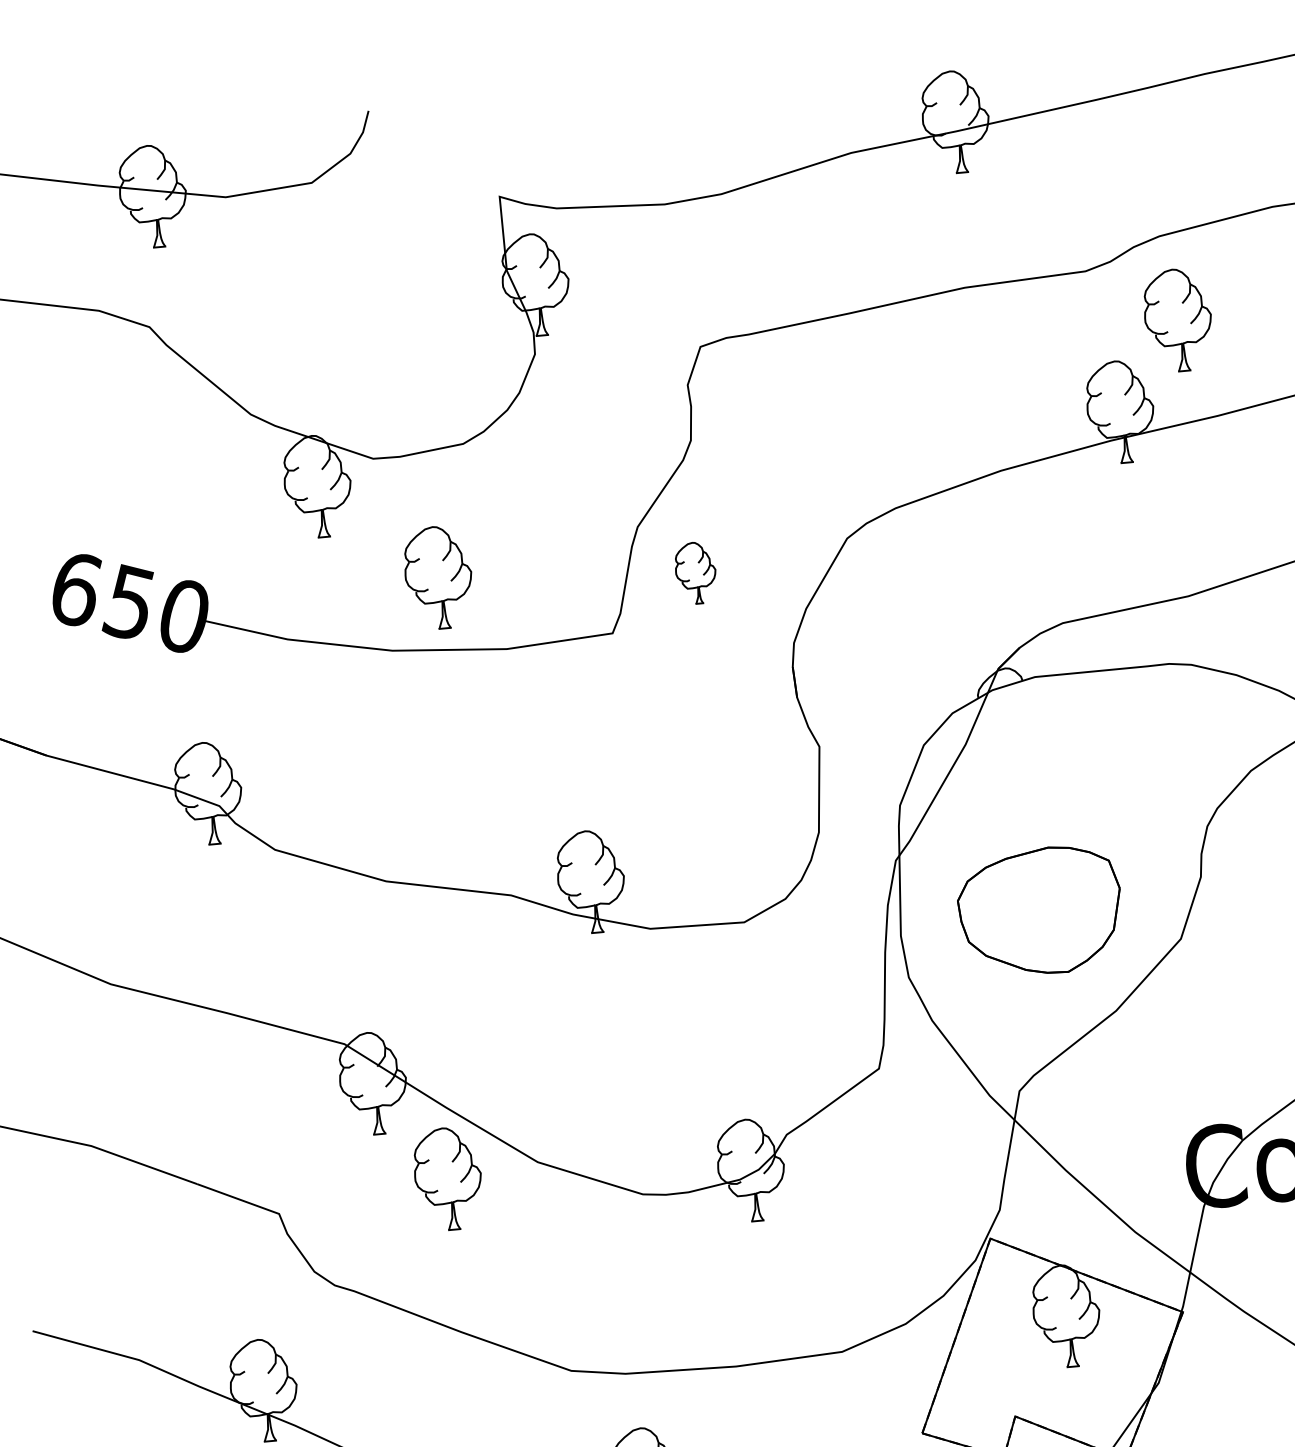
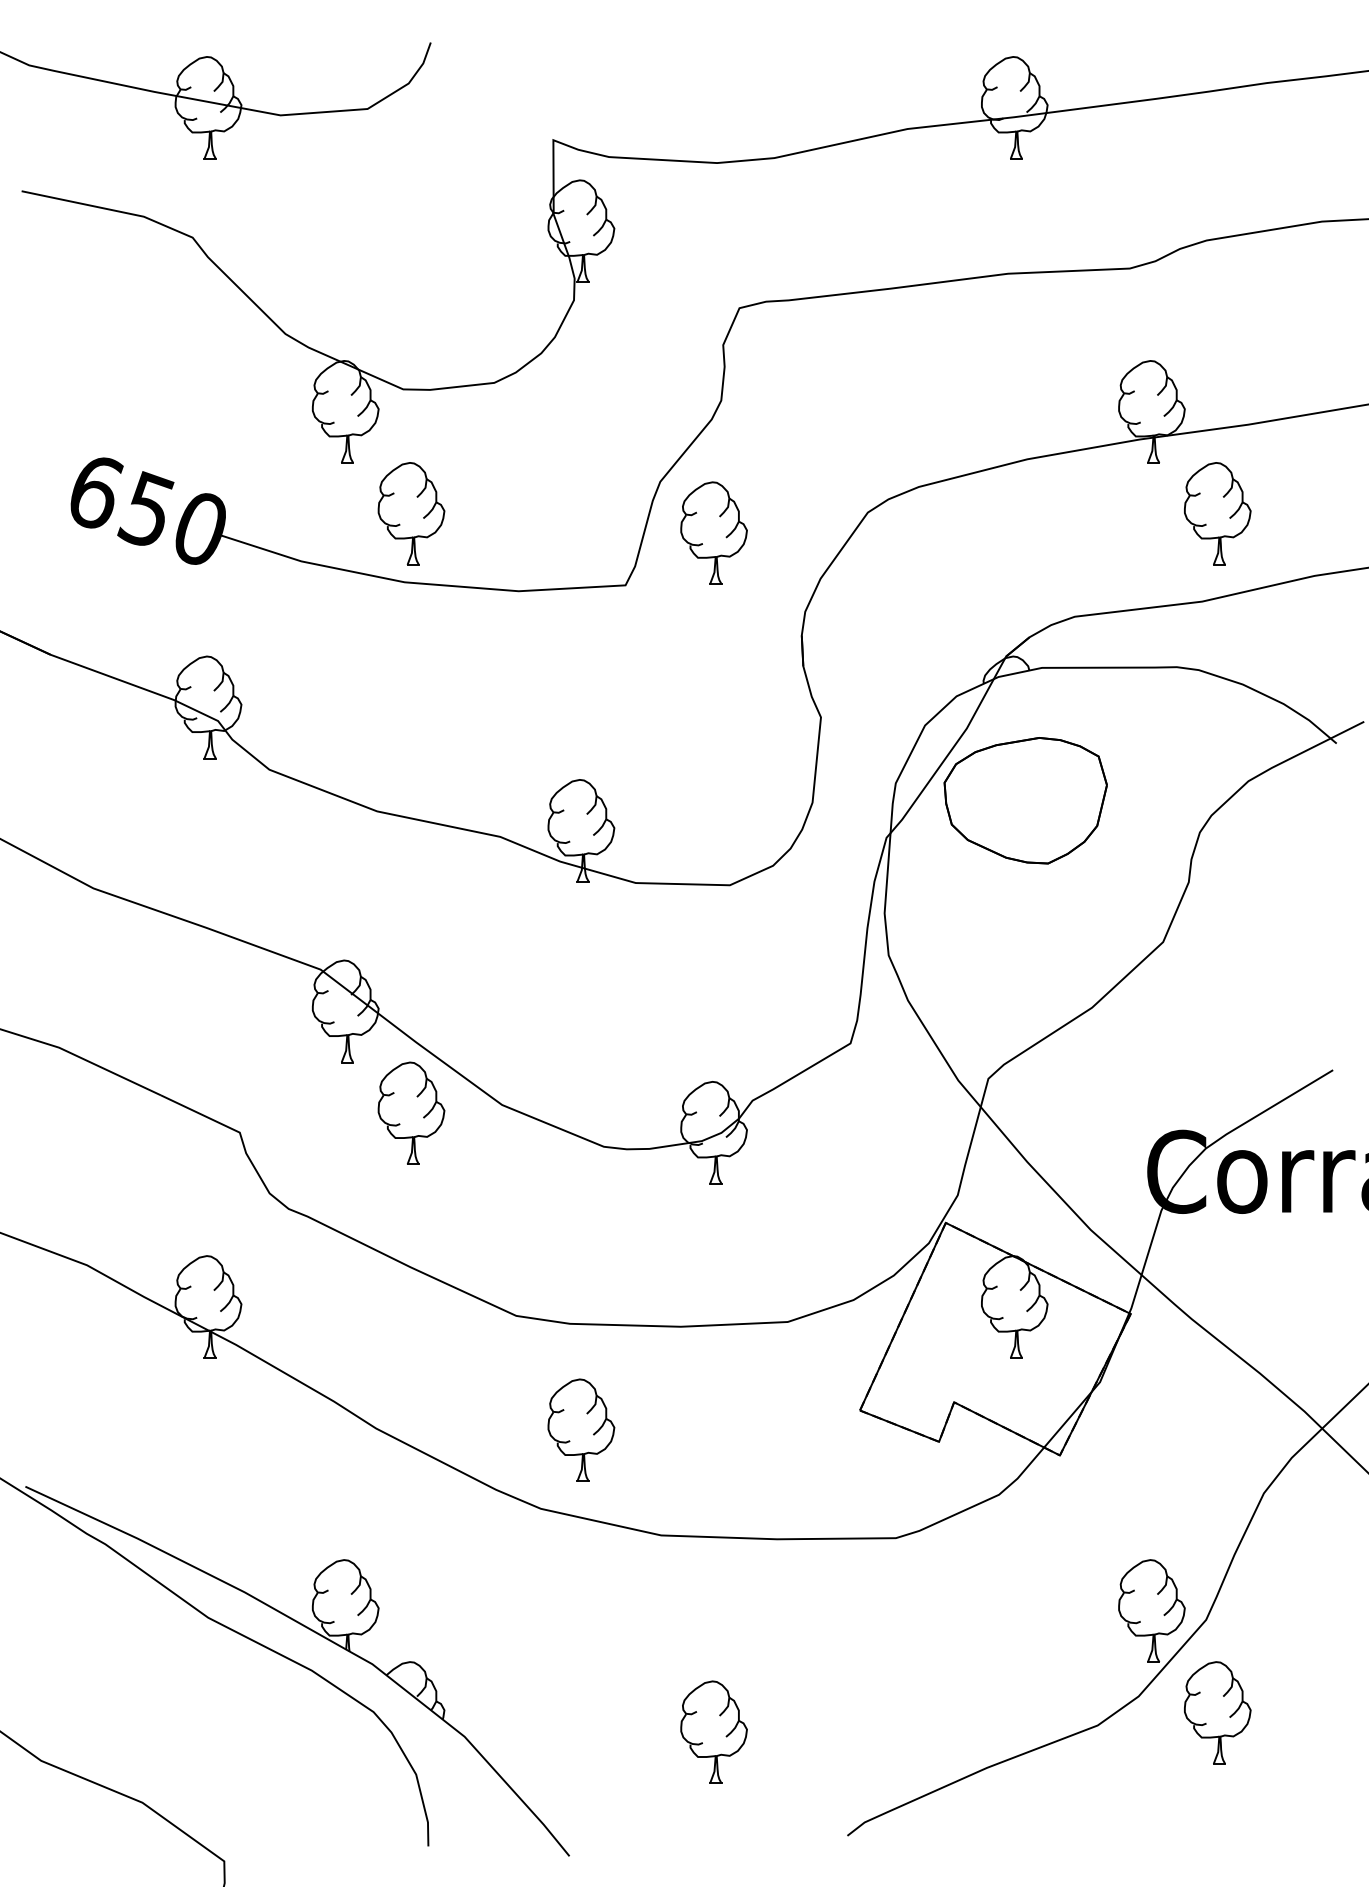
part: (1178, 319) -> (1217, 513), moved
part: (695, 572) -> (713, 532), size x1.67
part: (438, 577) -> (411, 513), moved
part: (1040, 911) -> (1025, 800), moved

